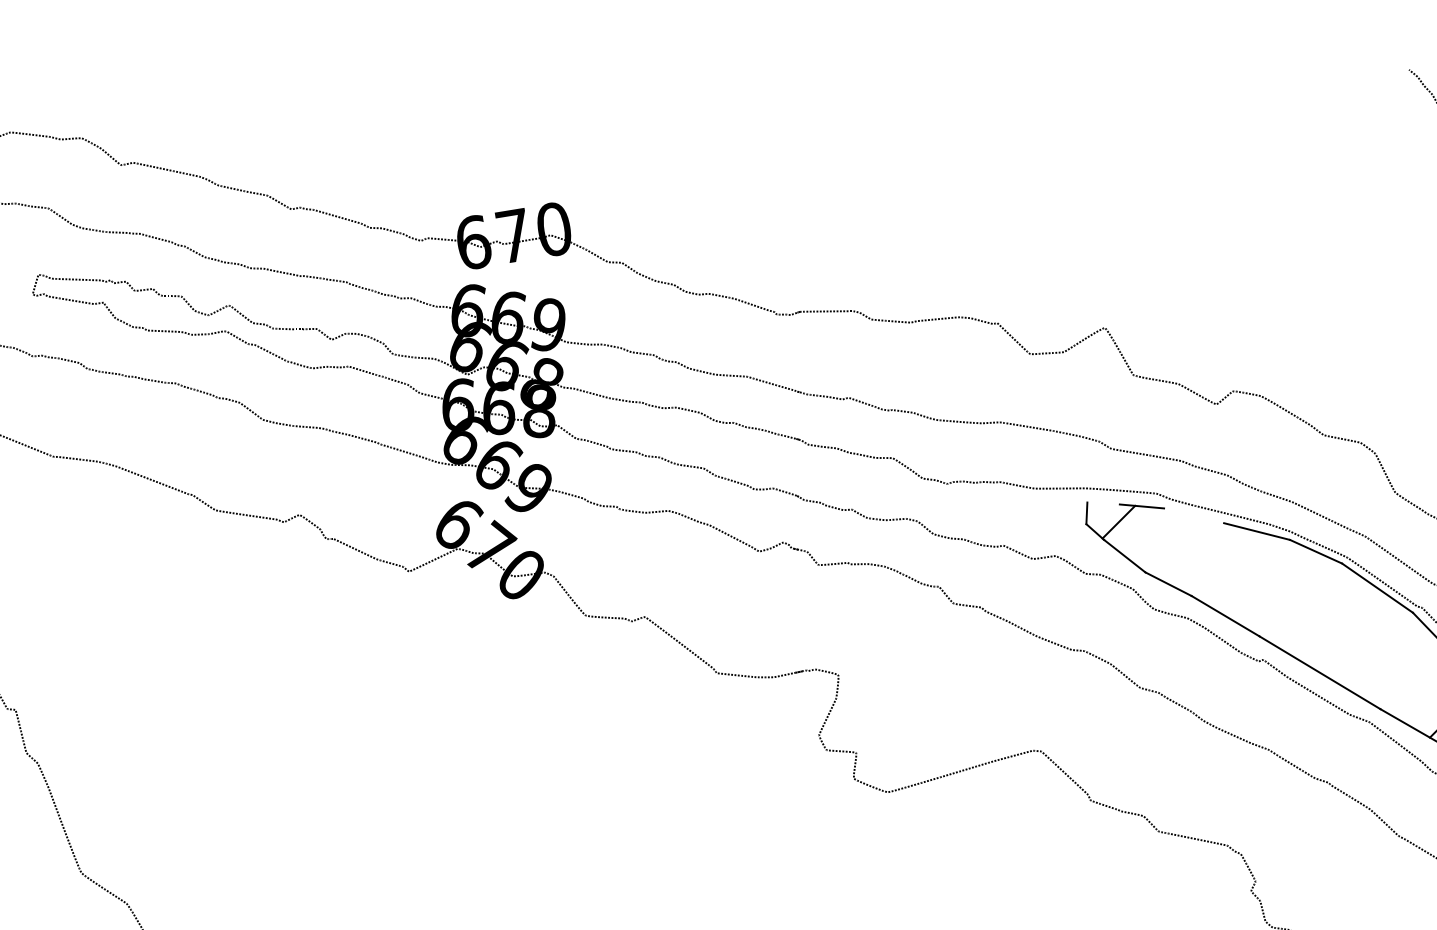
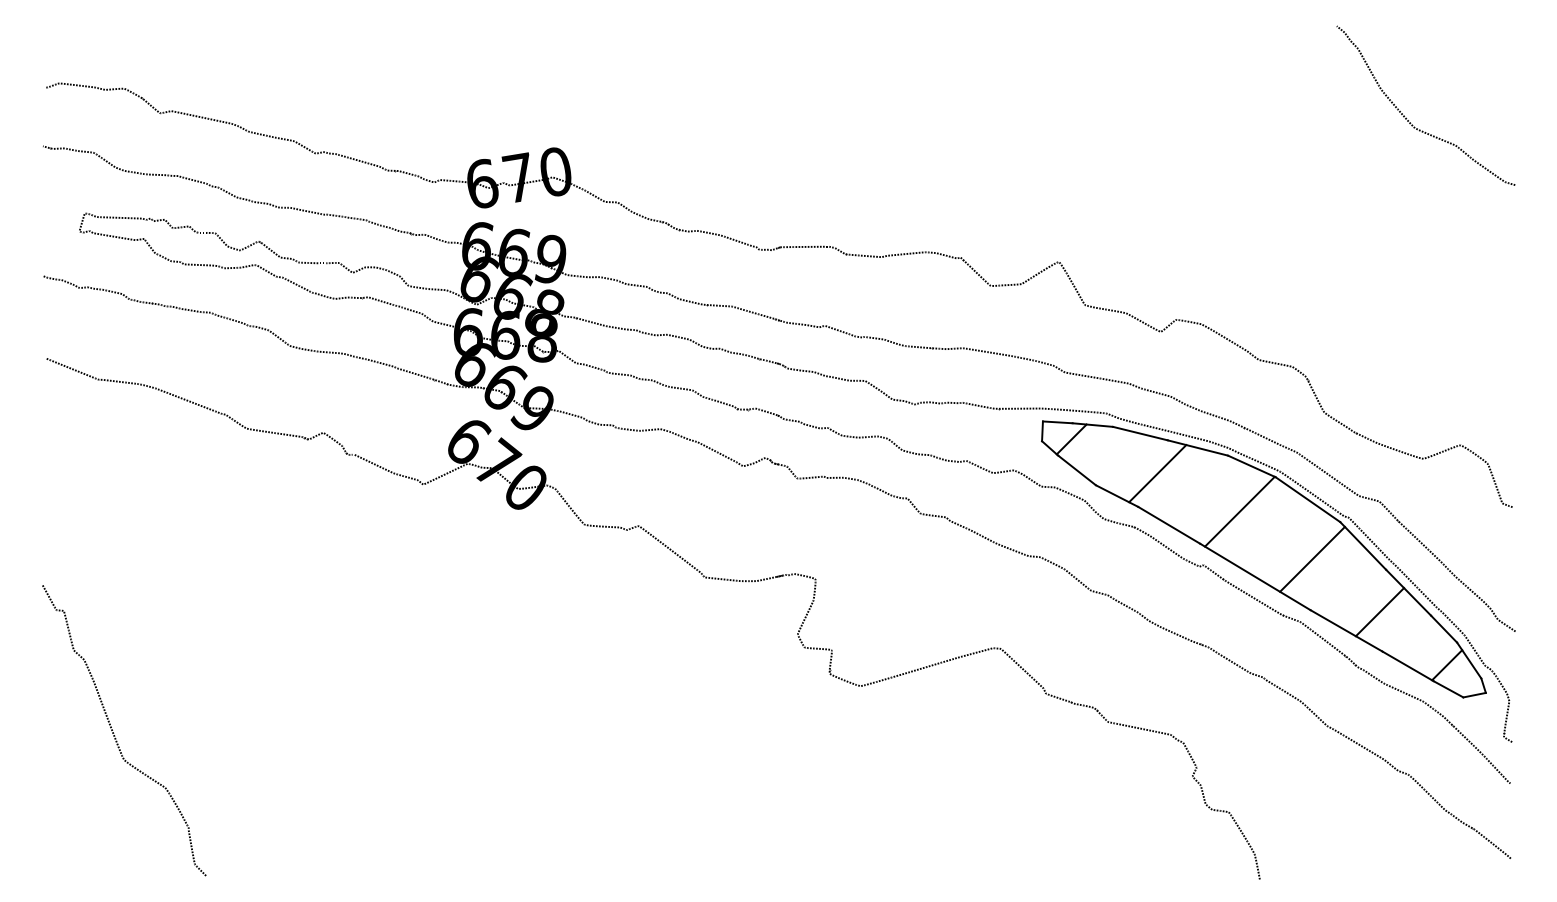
line: (1103, 503) -> (1057, 422), added
line: (1194, 515) -> (1140, 433), added
line: (1212, 559) -> (1157, 473), added
line: (1302, 601) -> (1239, 511), added
line: (1382, 652) -> (1312, 558), added

